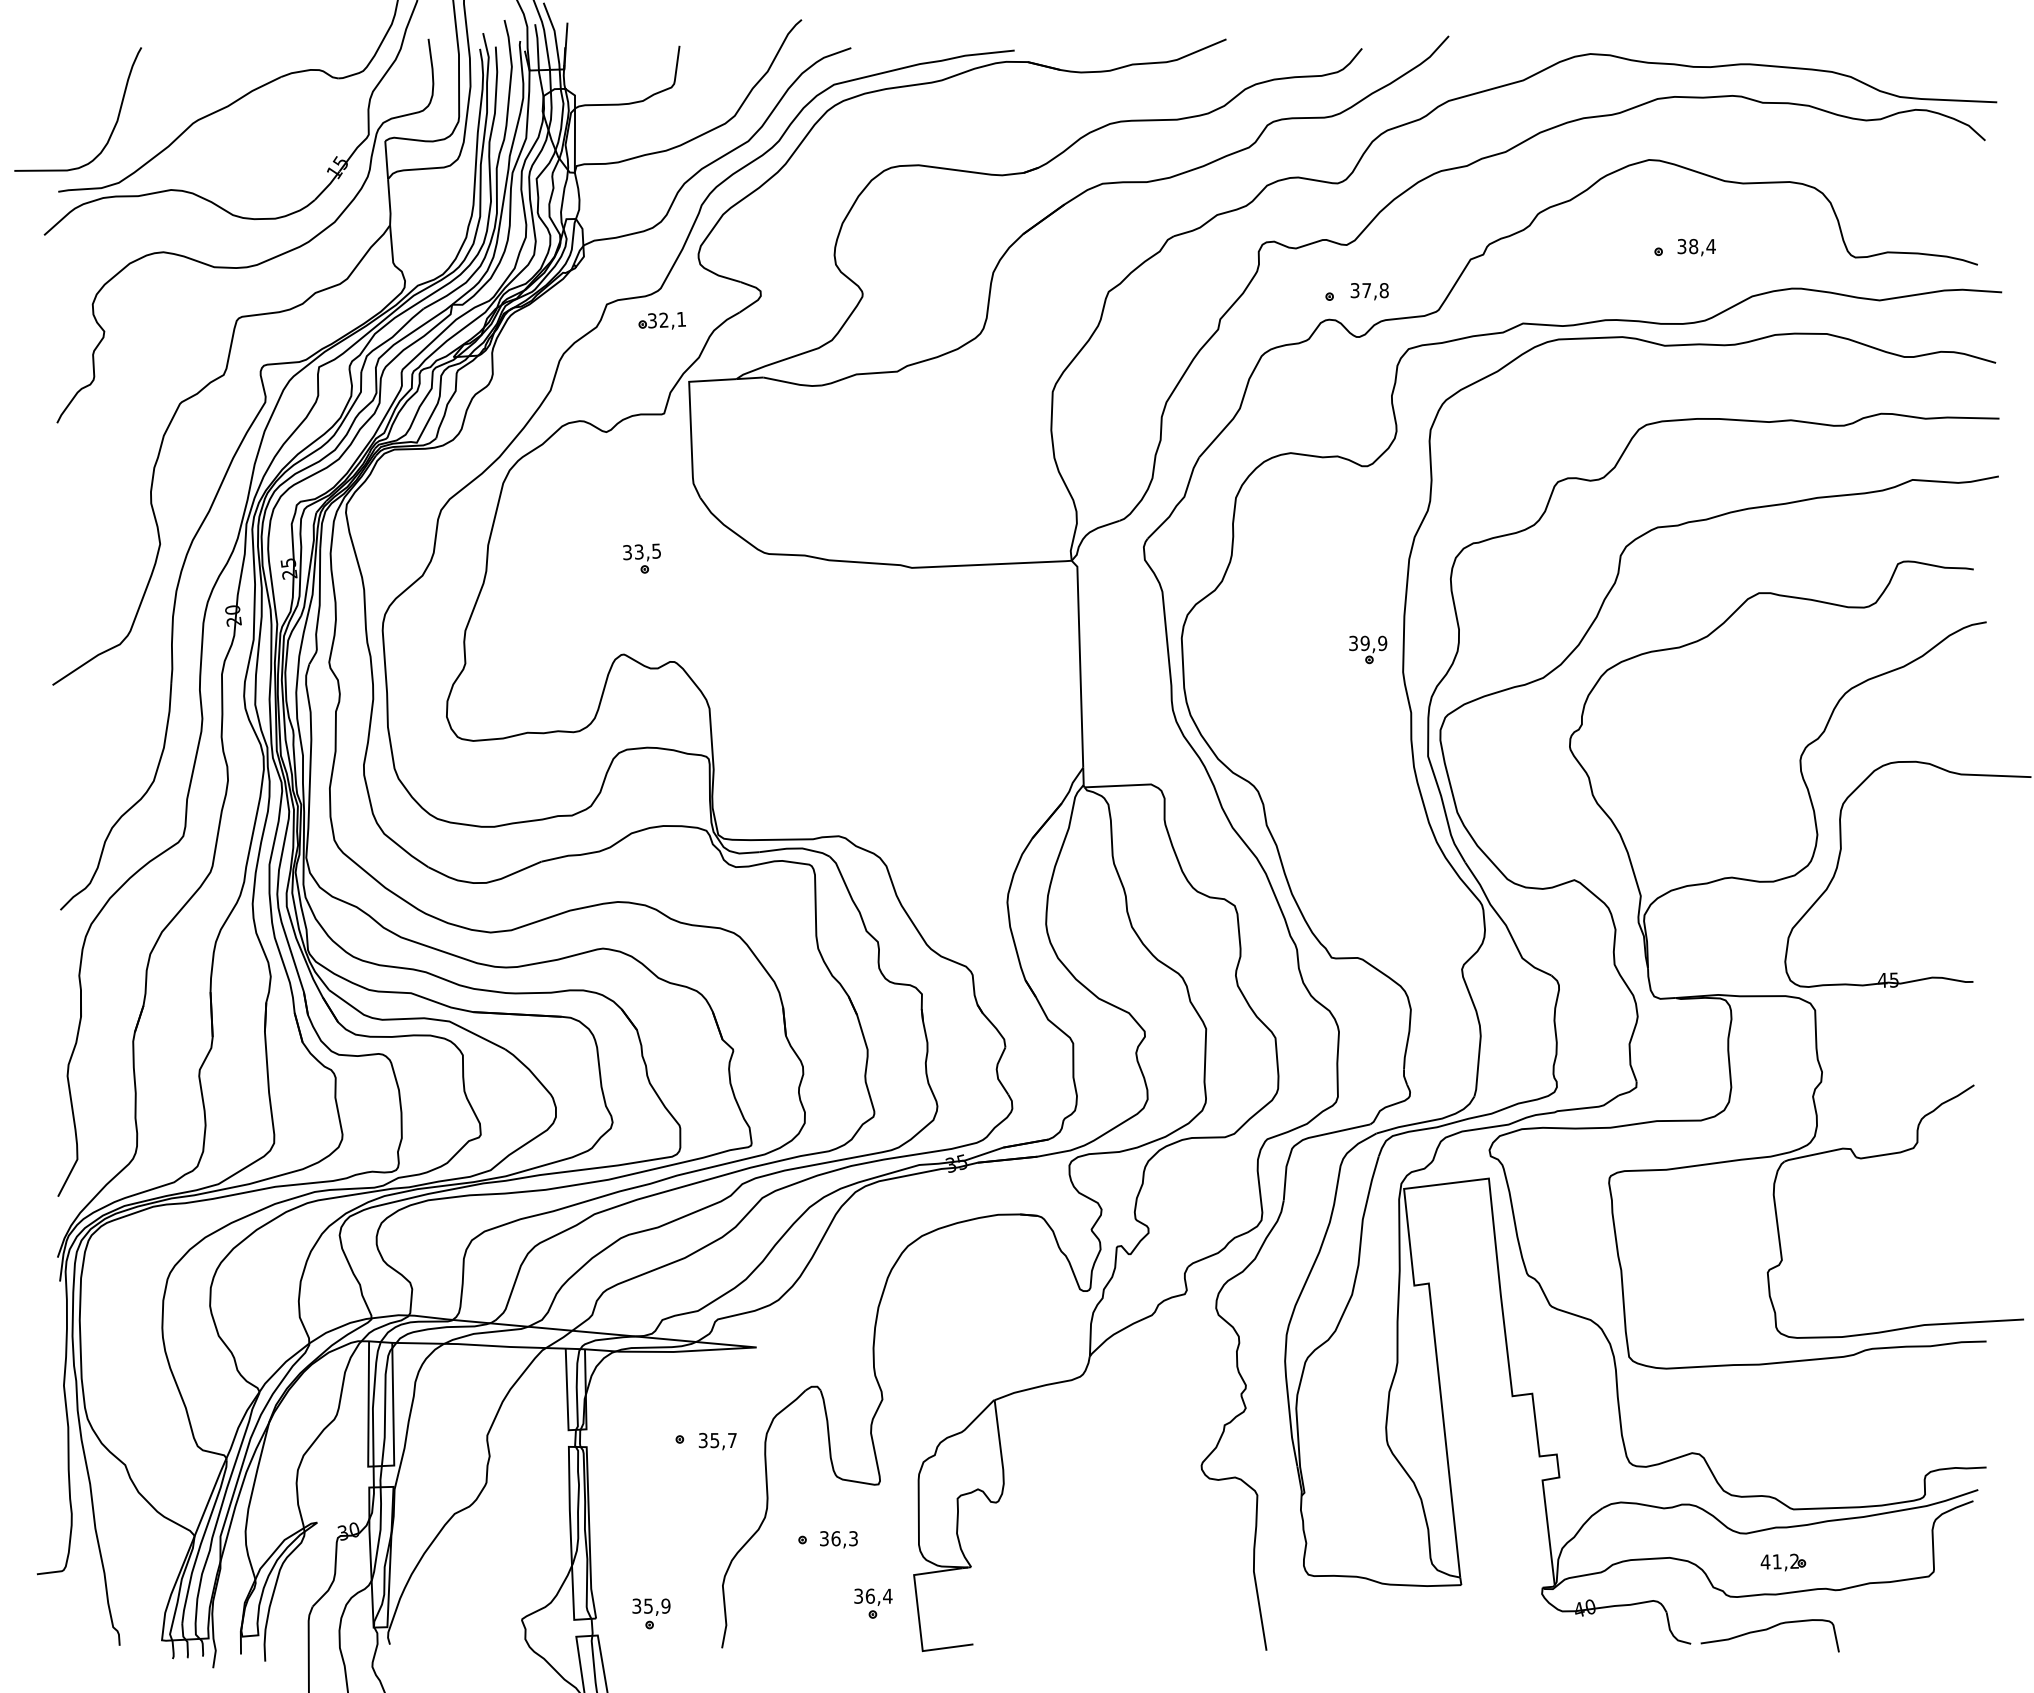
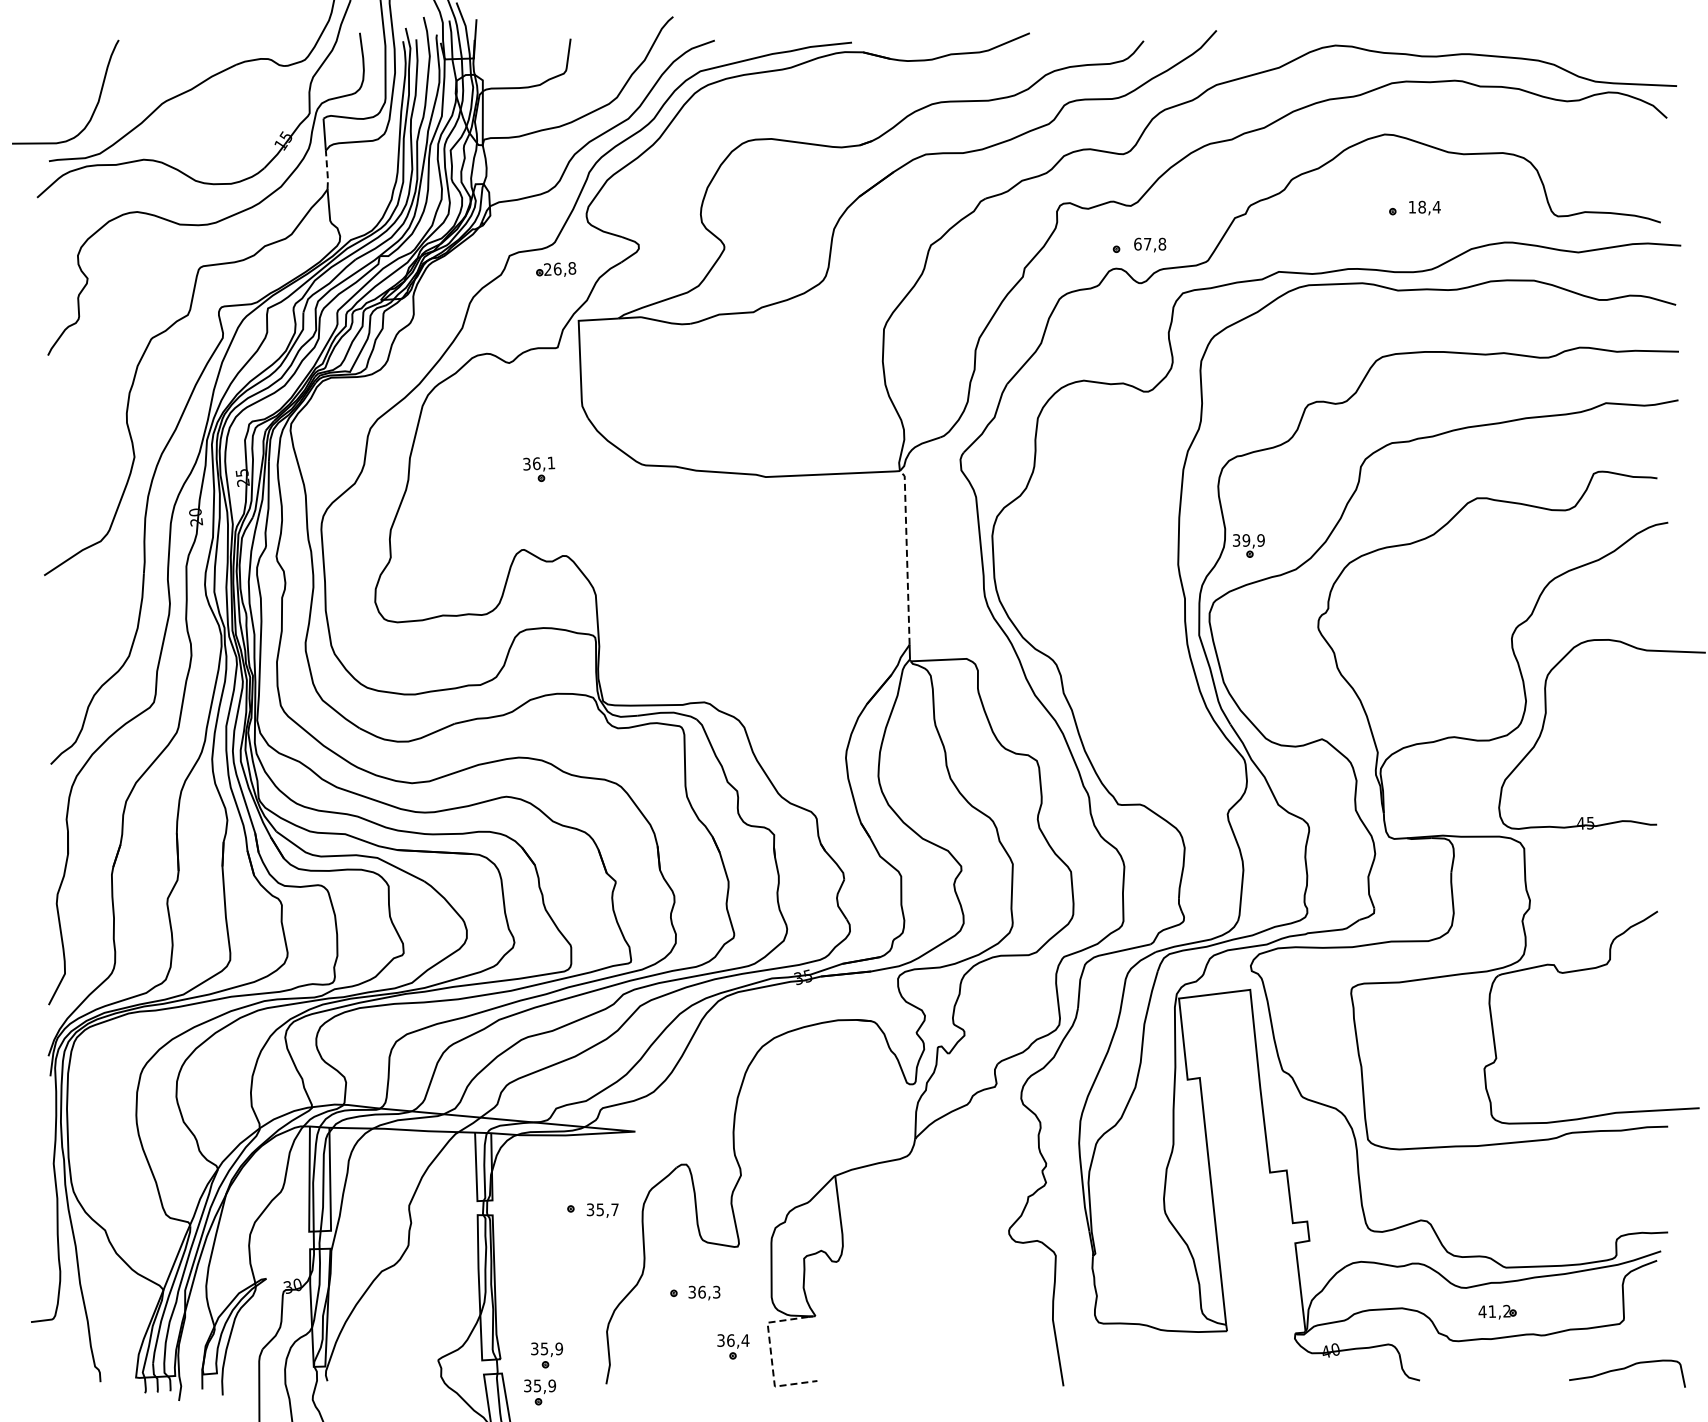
line: (389, 201) -> (327, 169), solid -> dashed
text: (1680, 245) -> (1411, 206), 38,4 -> 18,4
text: (1354, 289) -> (1137, 243), 37,8 -> 67,8
text: (667, 319) -> (560, 268), 32,1 -> 26,8
text: (648, 551) -> (544, 463), 33,5 -> 36,1
part: (1367, 649) -> (1248, 545), moved
line: (1080, 661) -> (907, 555), solid -> dashed
line: (918, 1615) -> (771, 1356), solid -> dashed
curve: (1770, 1629) -> (1627, 1368), moved
part: (642, 1658) -> (539, 1392), added

